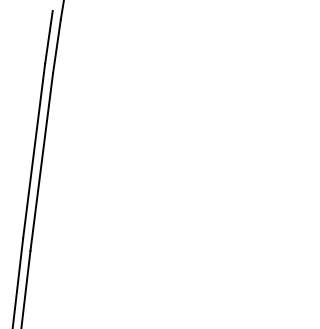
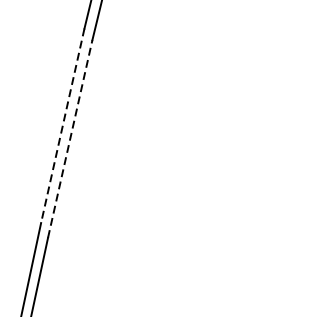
line: (34, 151) -> (63, 126), solid -> dashed
line: (41, 162) -> (69, 139), solid -> dashed

